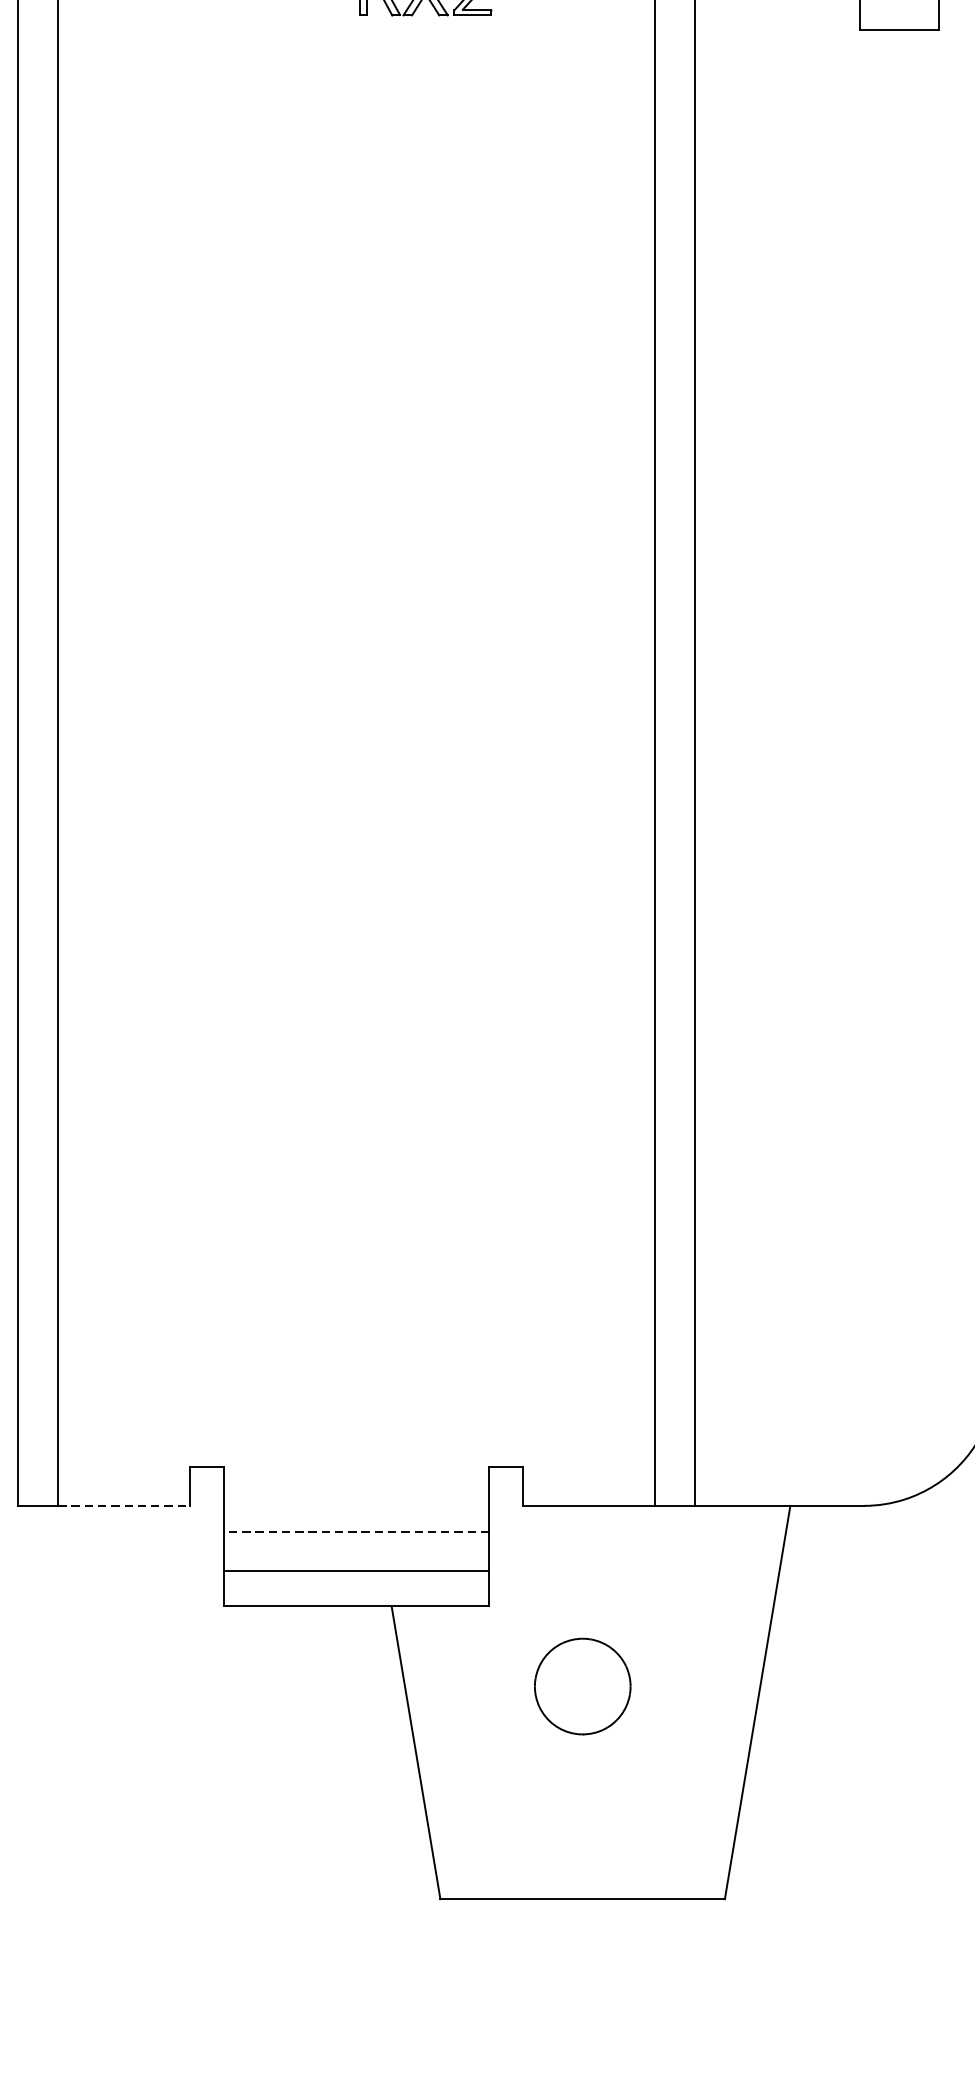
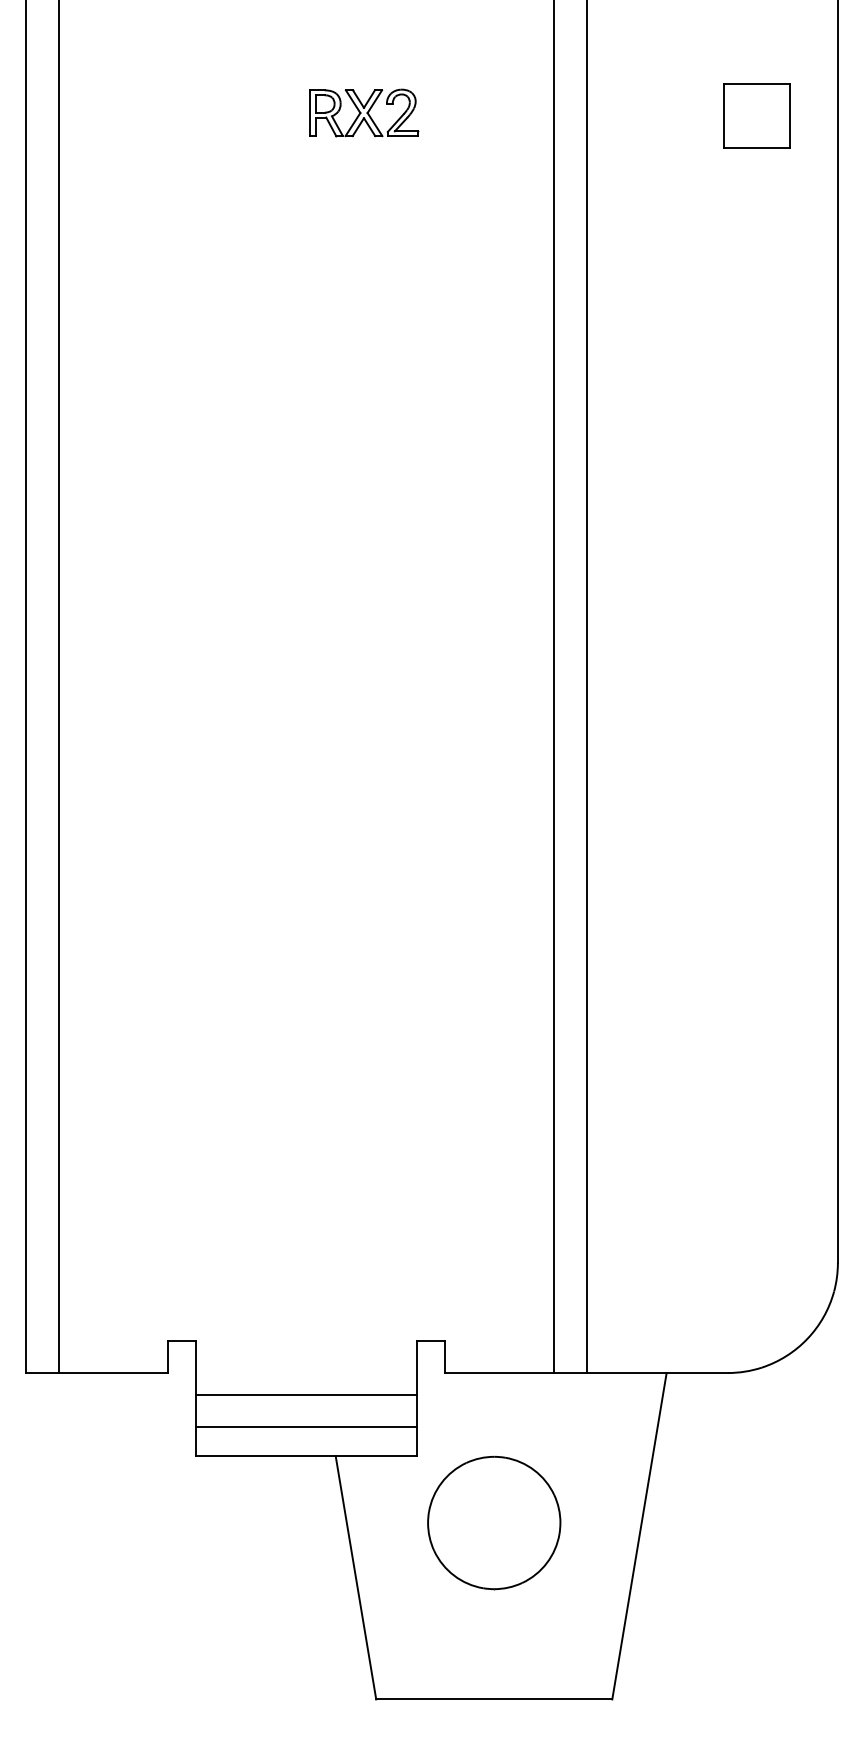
line: (123, 1505) -> (113, 1372), dashed -> solid
line: (356, 1531) -> (306, 1394), dashed -> solid
part: (582, 1685) -> (494, 1522), size x1.67

